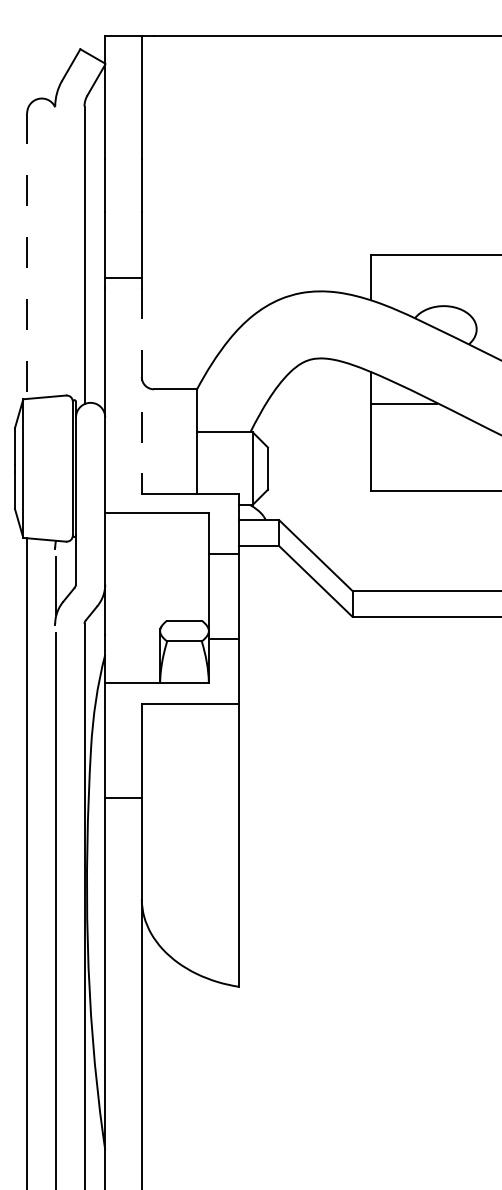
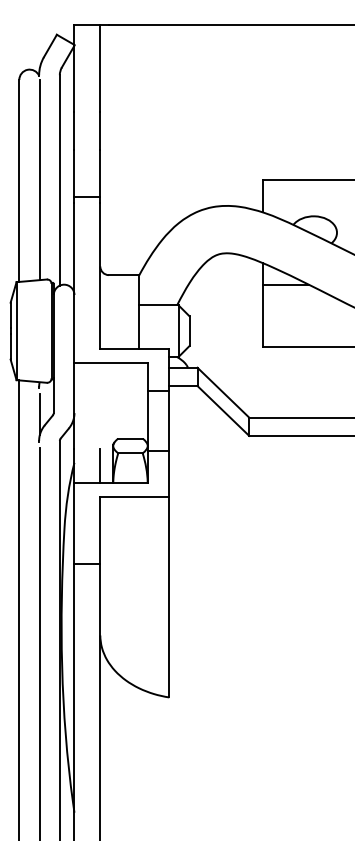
line: (55, 254) -> (39, 179), added
line: (27, 255) -> (19, 180), dashed -> solid
line: (142, 391) -> (100, 276), dashed -> solid
line: (142, 658) -> (100, 465), added

